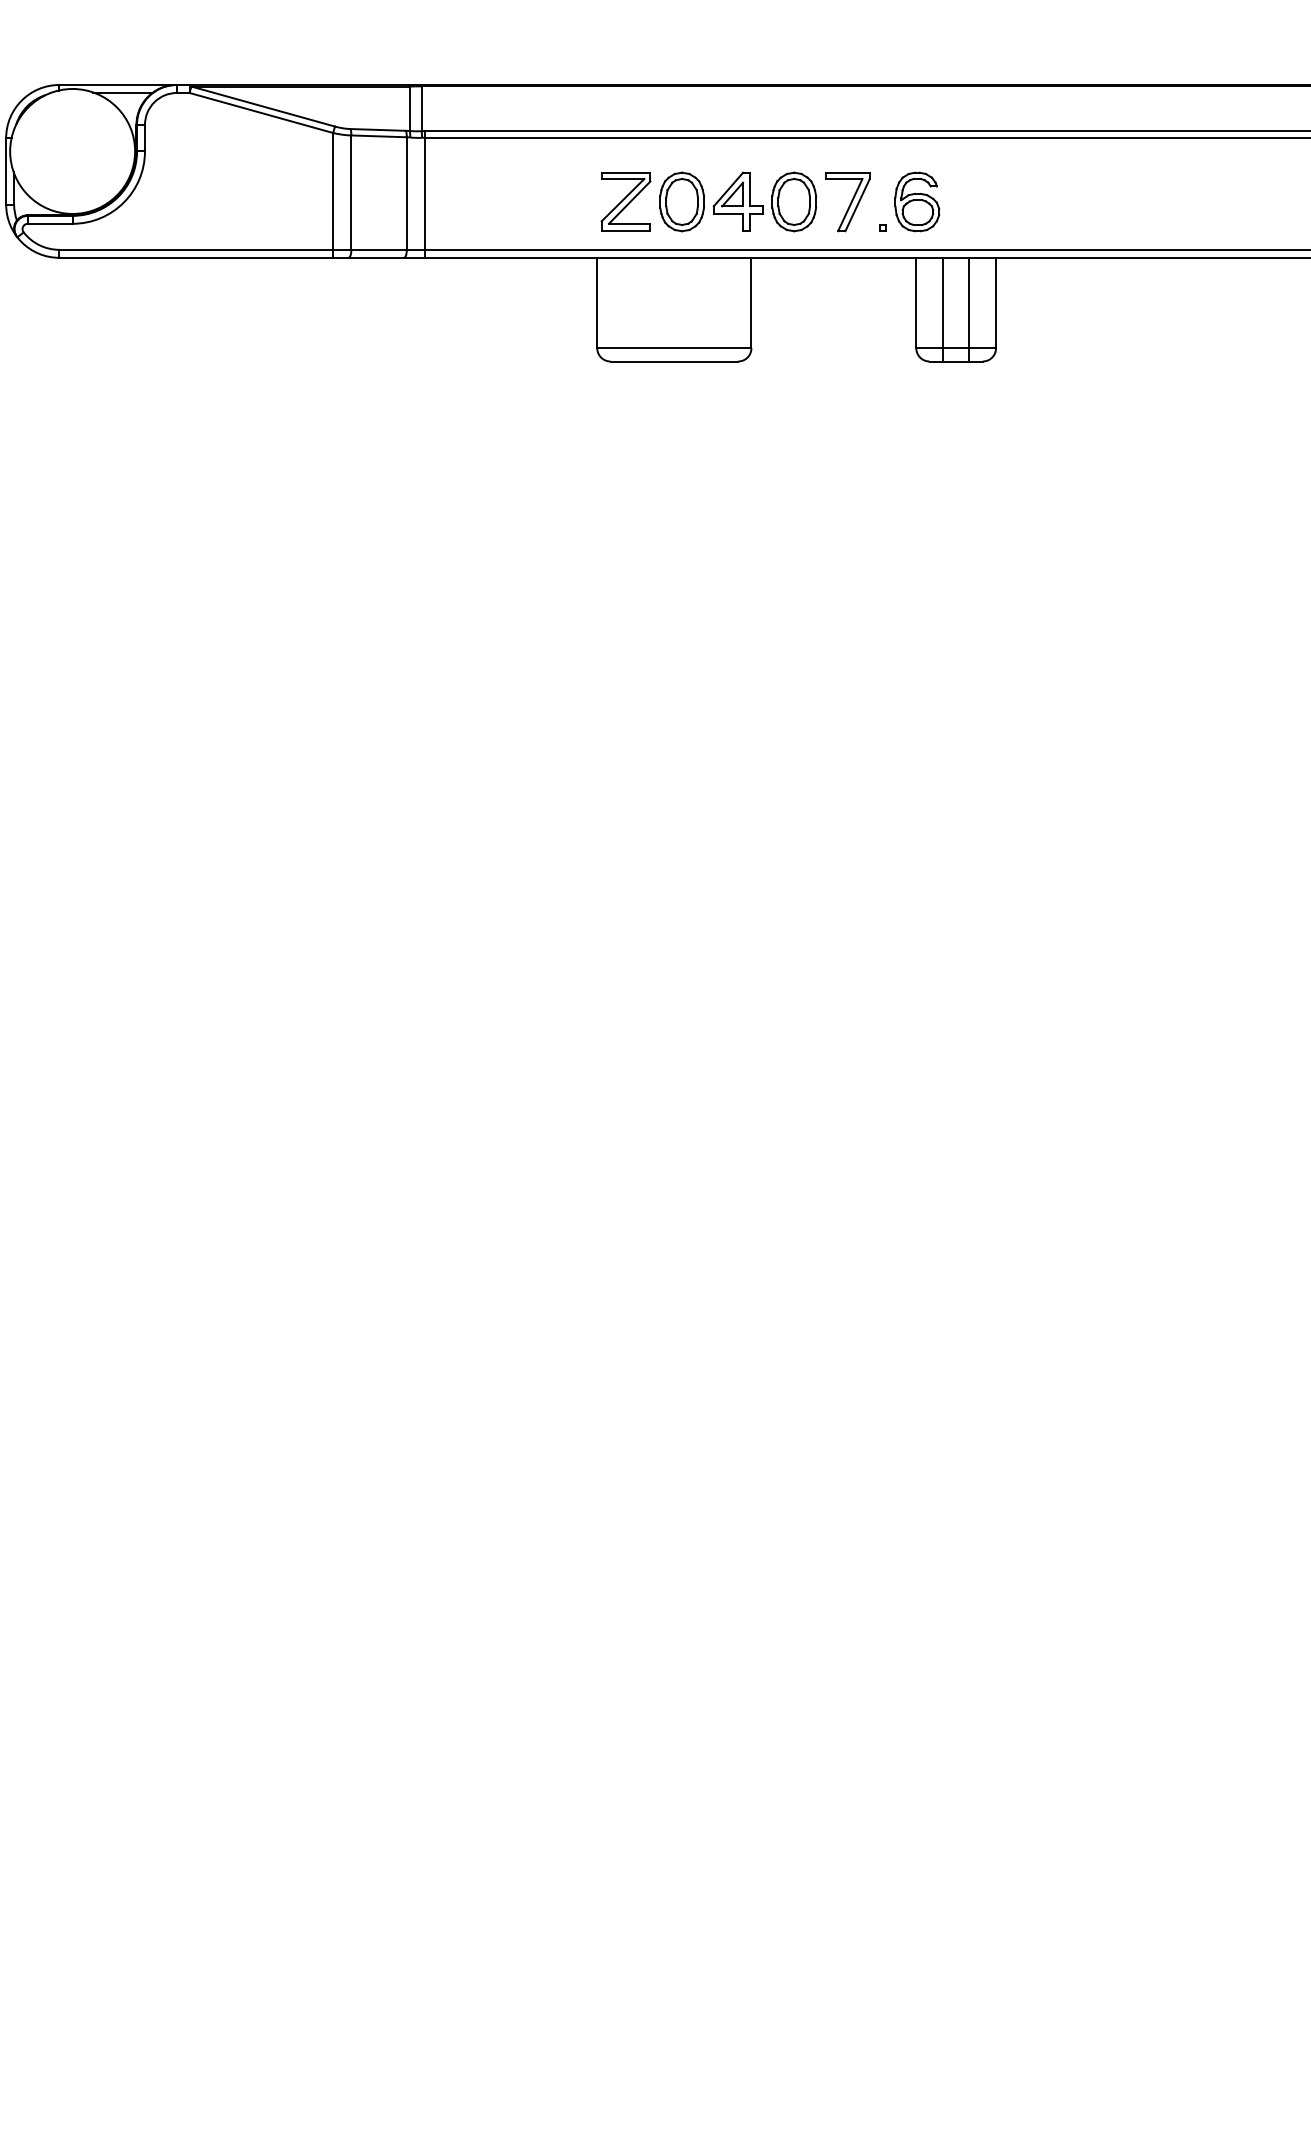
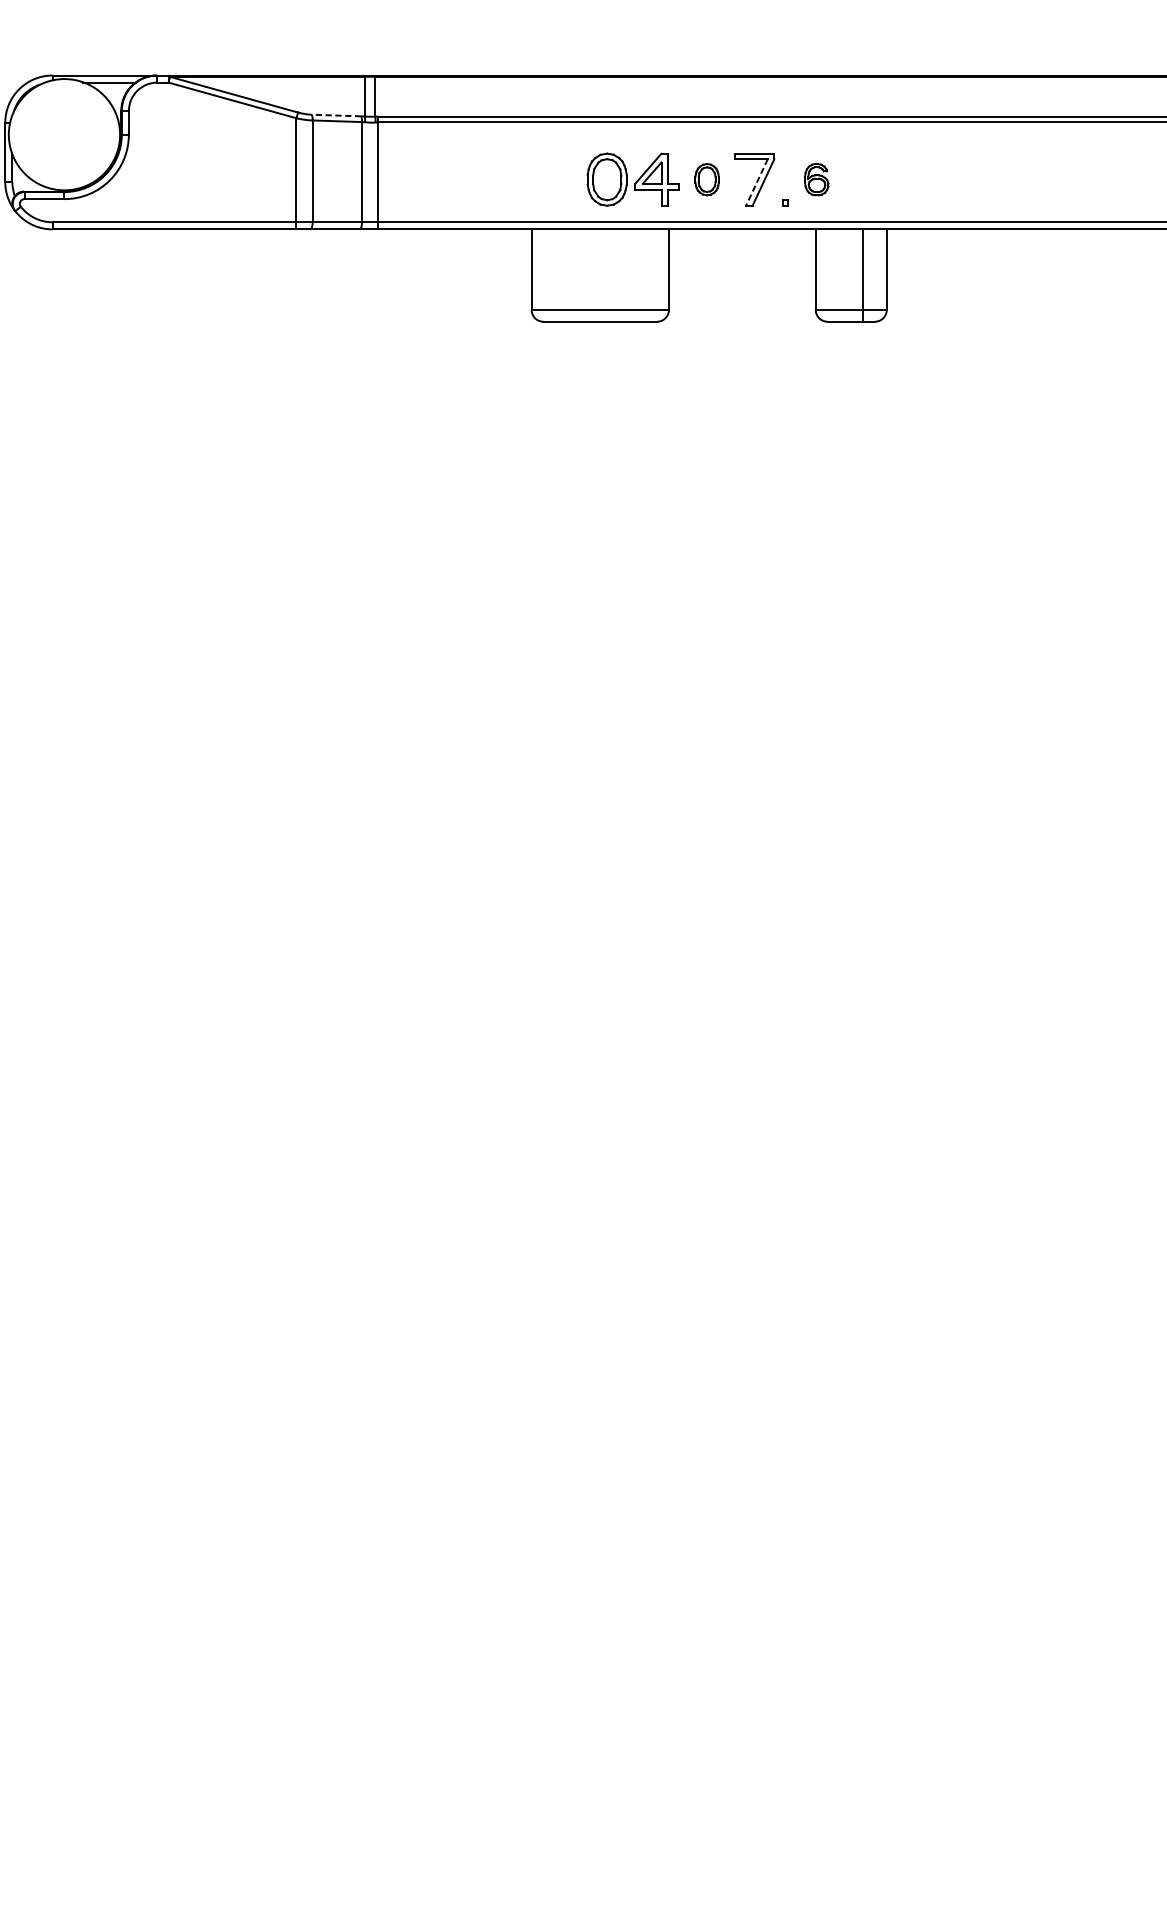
line: (378, 129) -> (336, 115), solid -> dashed
part: (625, 201) -> (556, 179), removed
part: (794, 201) -> (707, 179), size x0.6
part: (917, 201) -> (816, 179), size x0.6
line: (850, 205) -> (757, 182), solid -> dashed
line: (942, 309) -> (839, 275), removed

